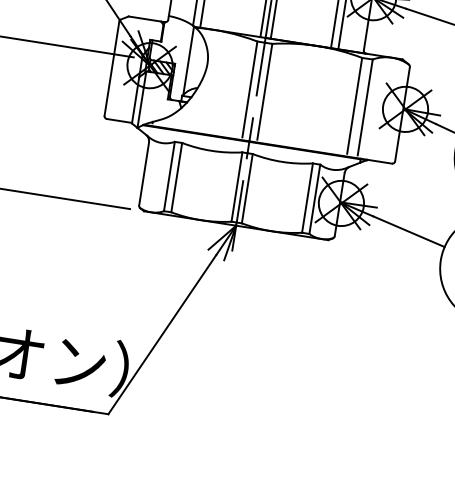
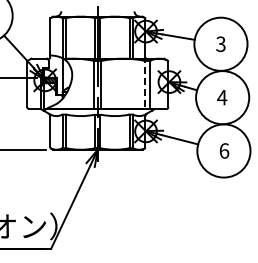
line: (355, 104) -> (145, 83), solid -> dashed

